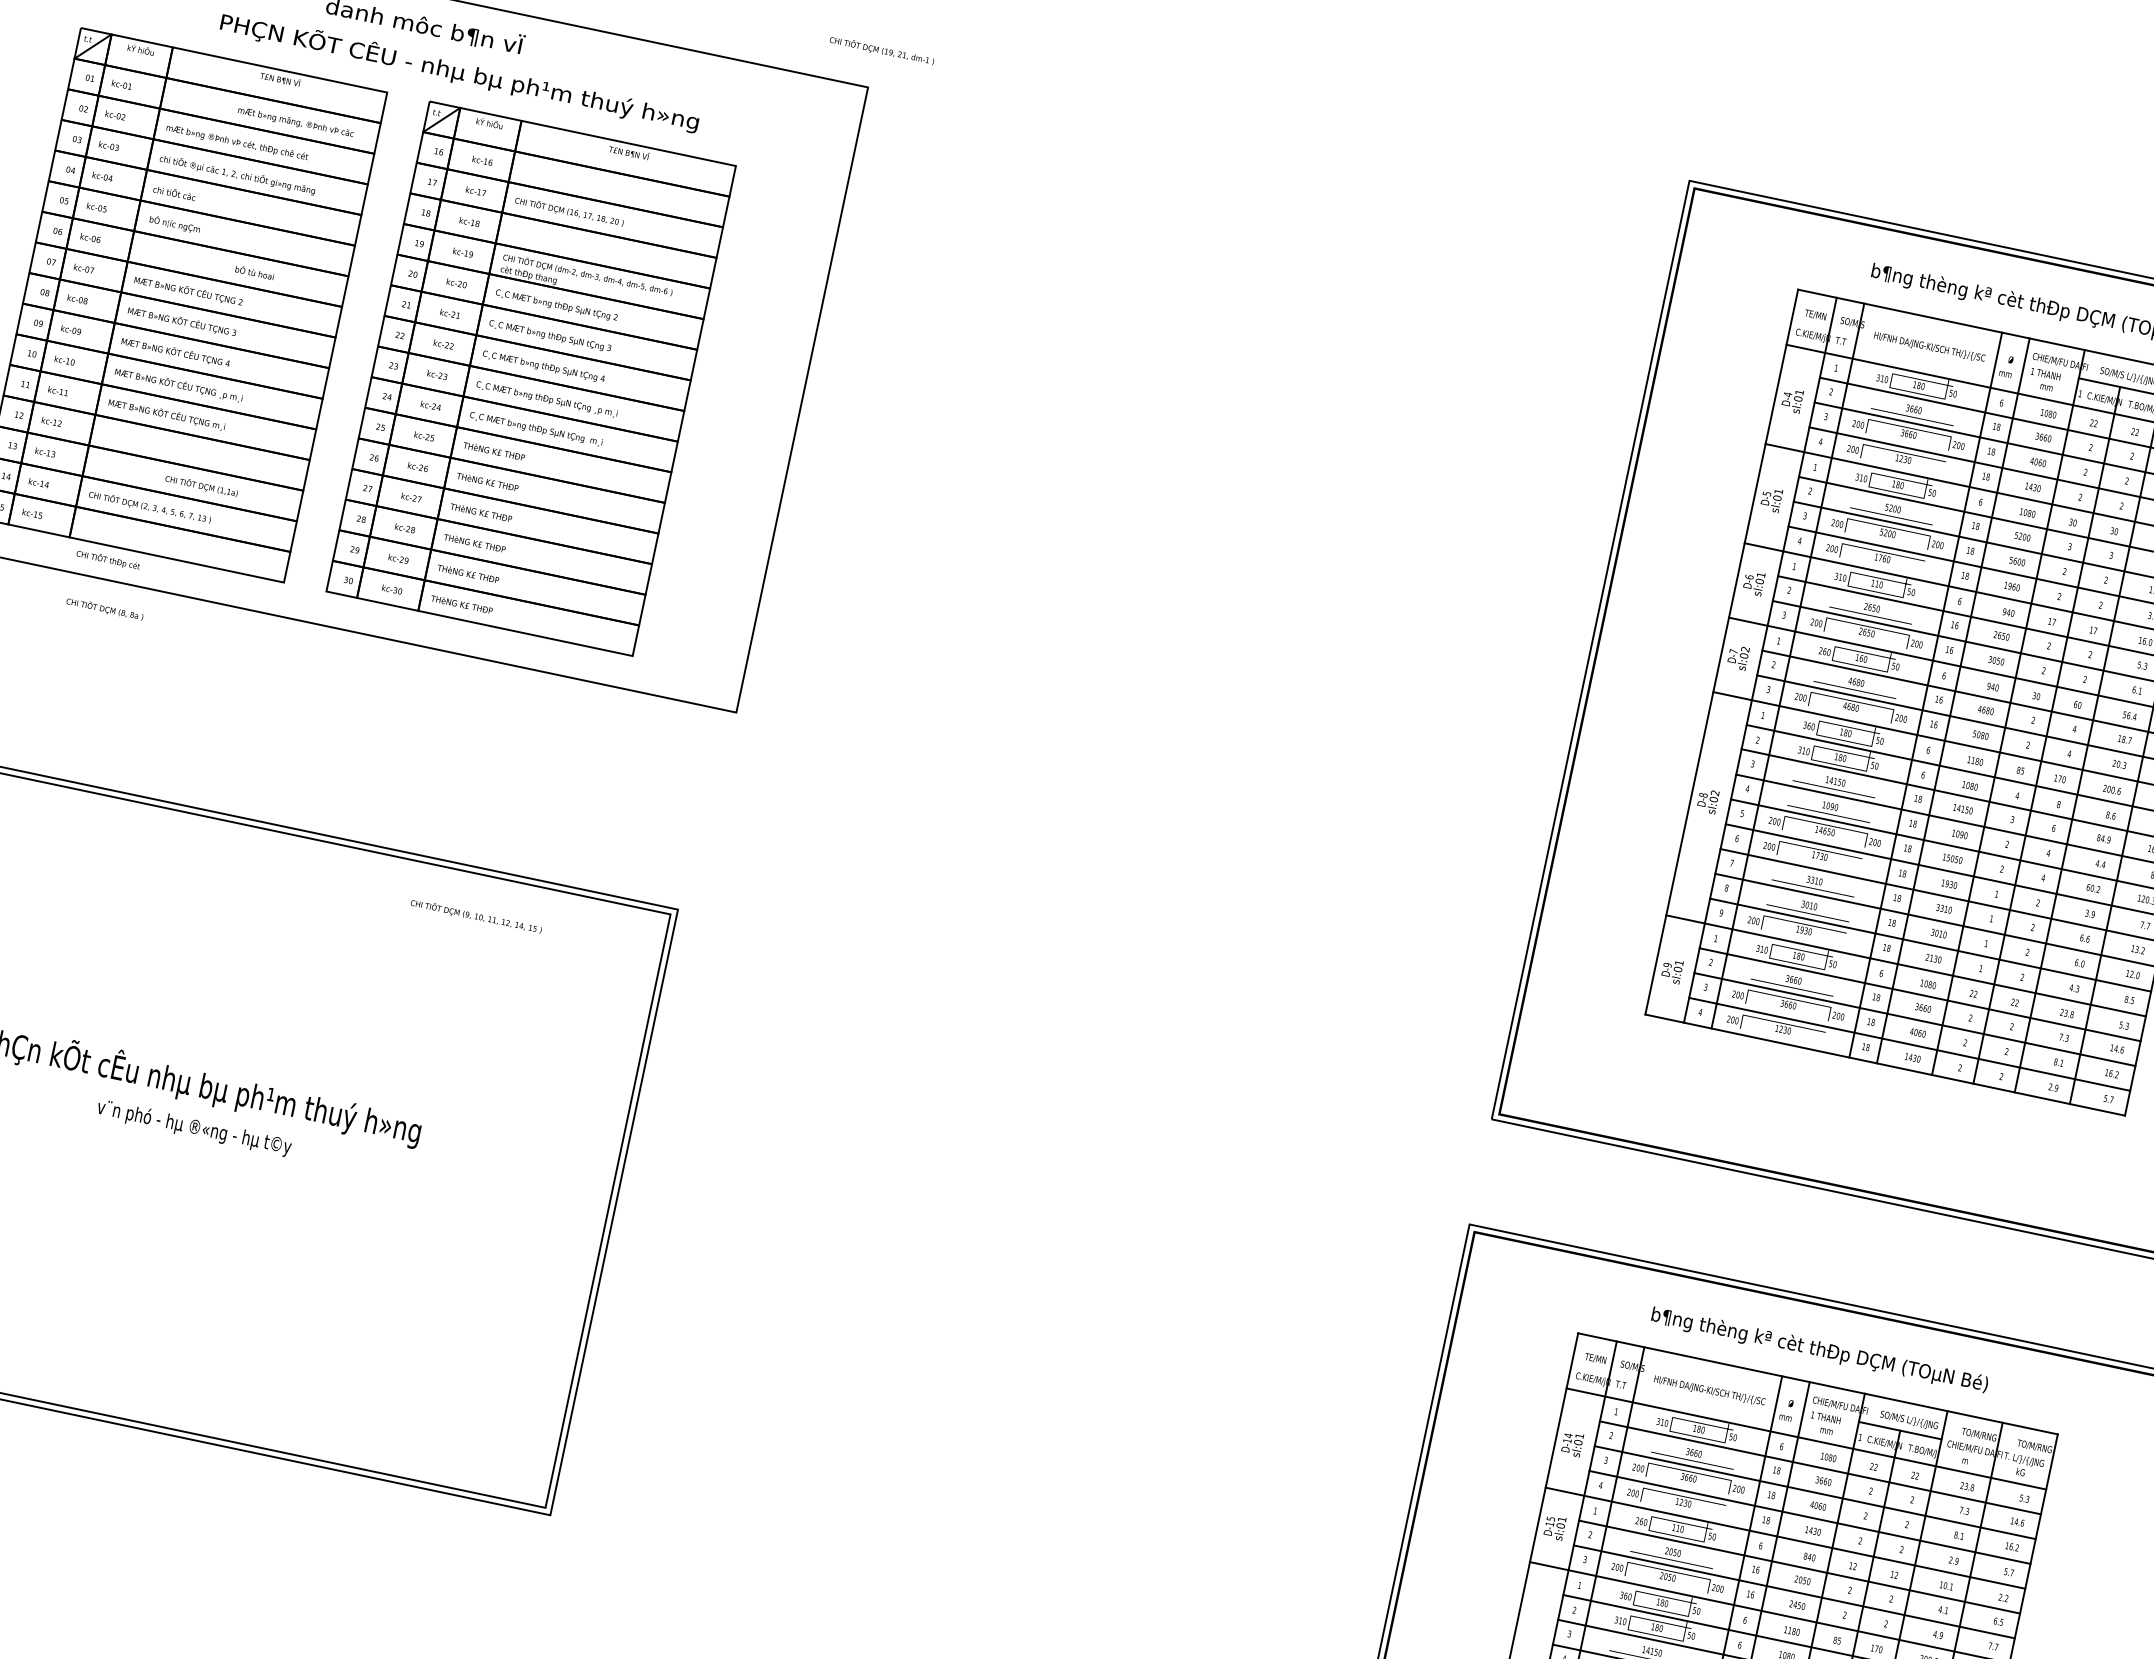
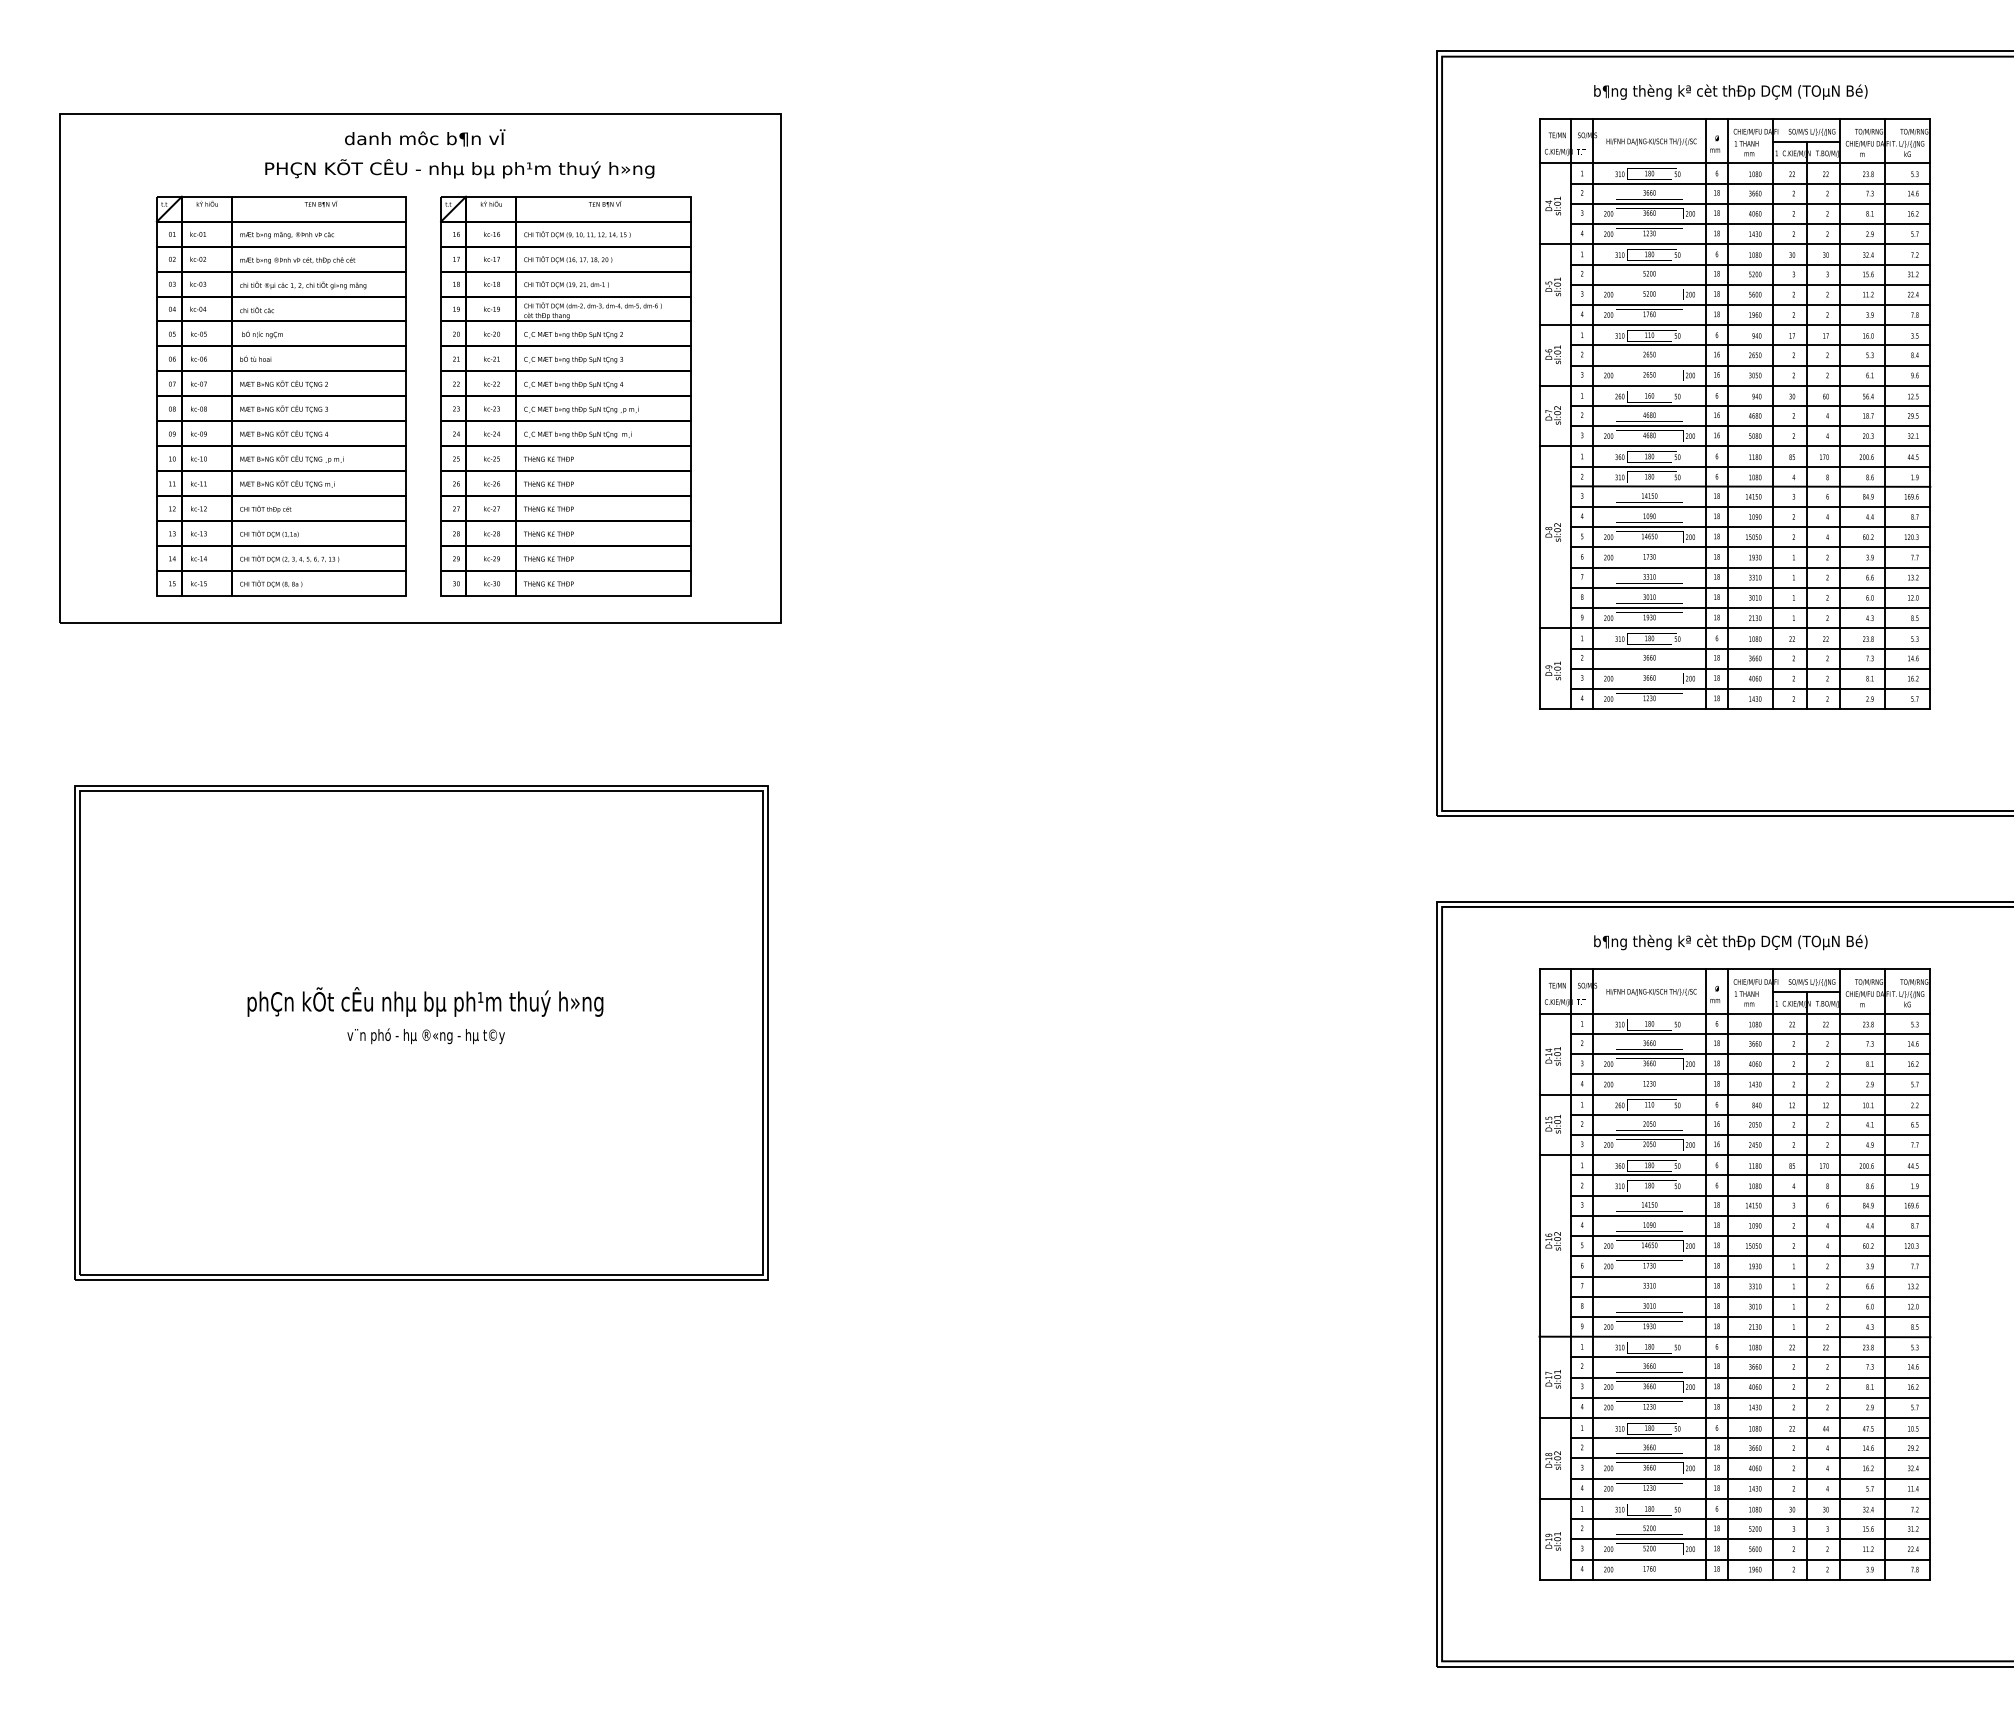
text: (881, 50) -> (566, 284), moved
text: (295, 122) -> (286, 235), moved
text: (254, 271) -> (255, 358), moved
text: (201, 485) -> (269, 533), moved
text: (108, 559) -> (265, 508), moved
text: (105, 608) -> (271, 583), moved
text: (476, 916) -> (577, 234), moved

